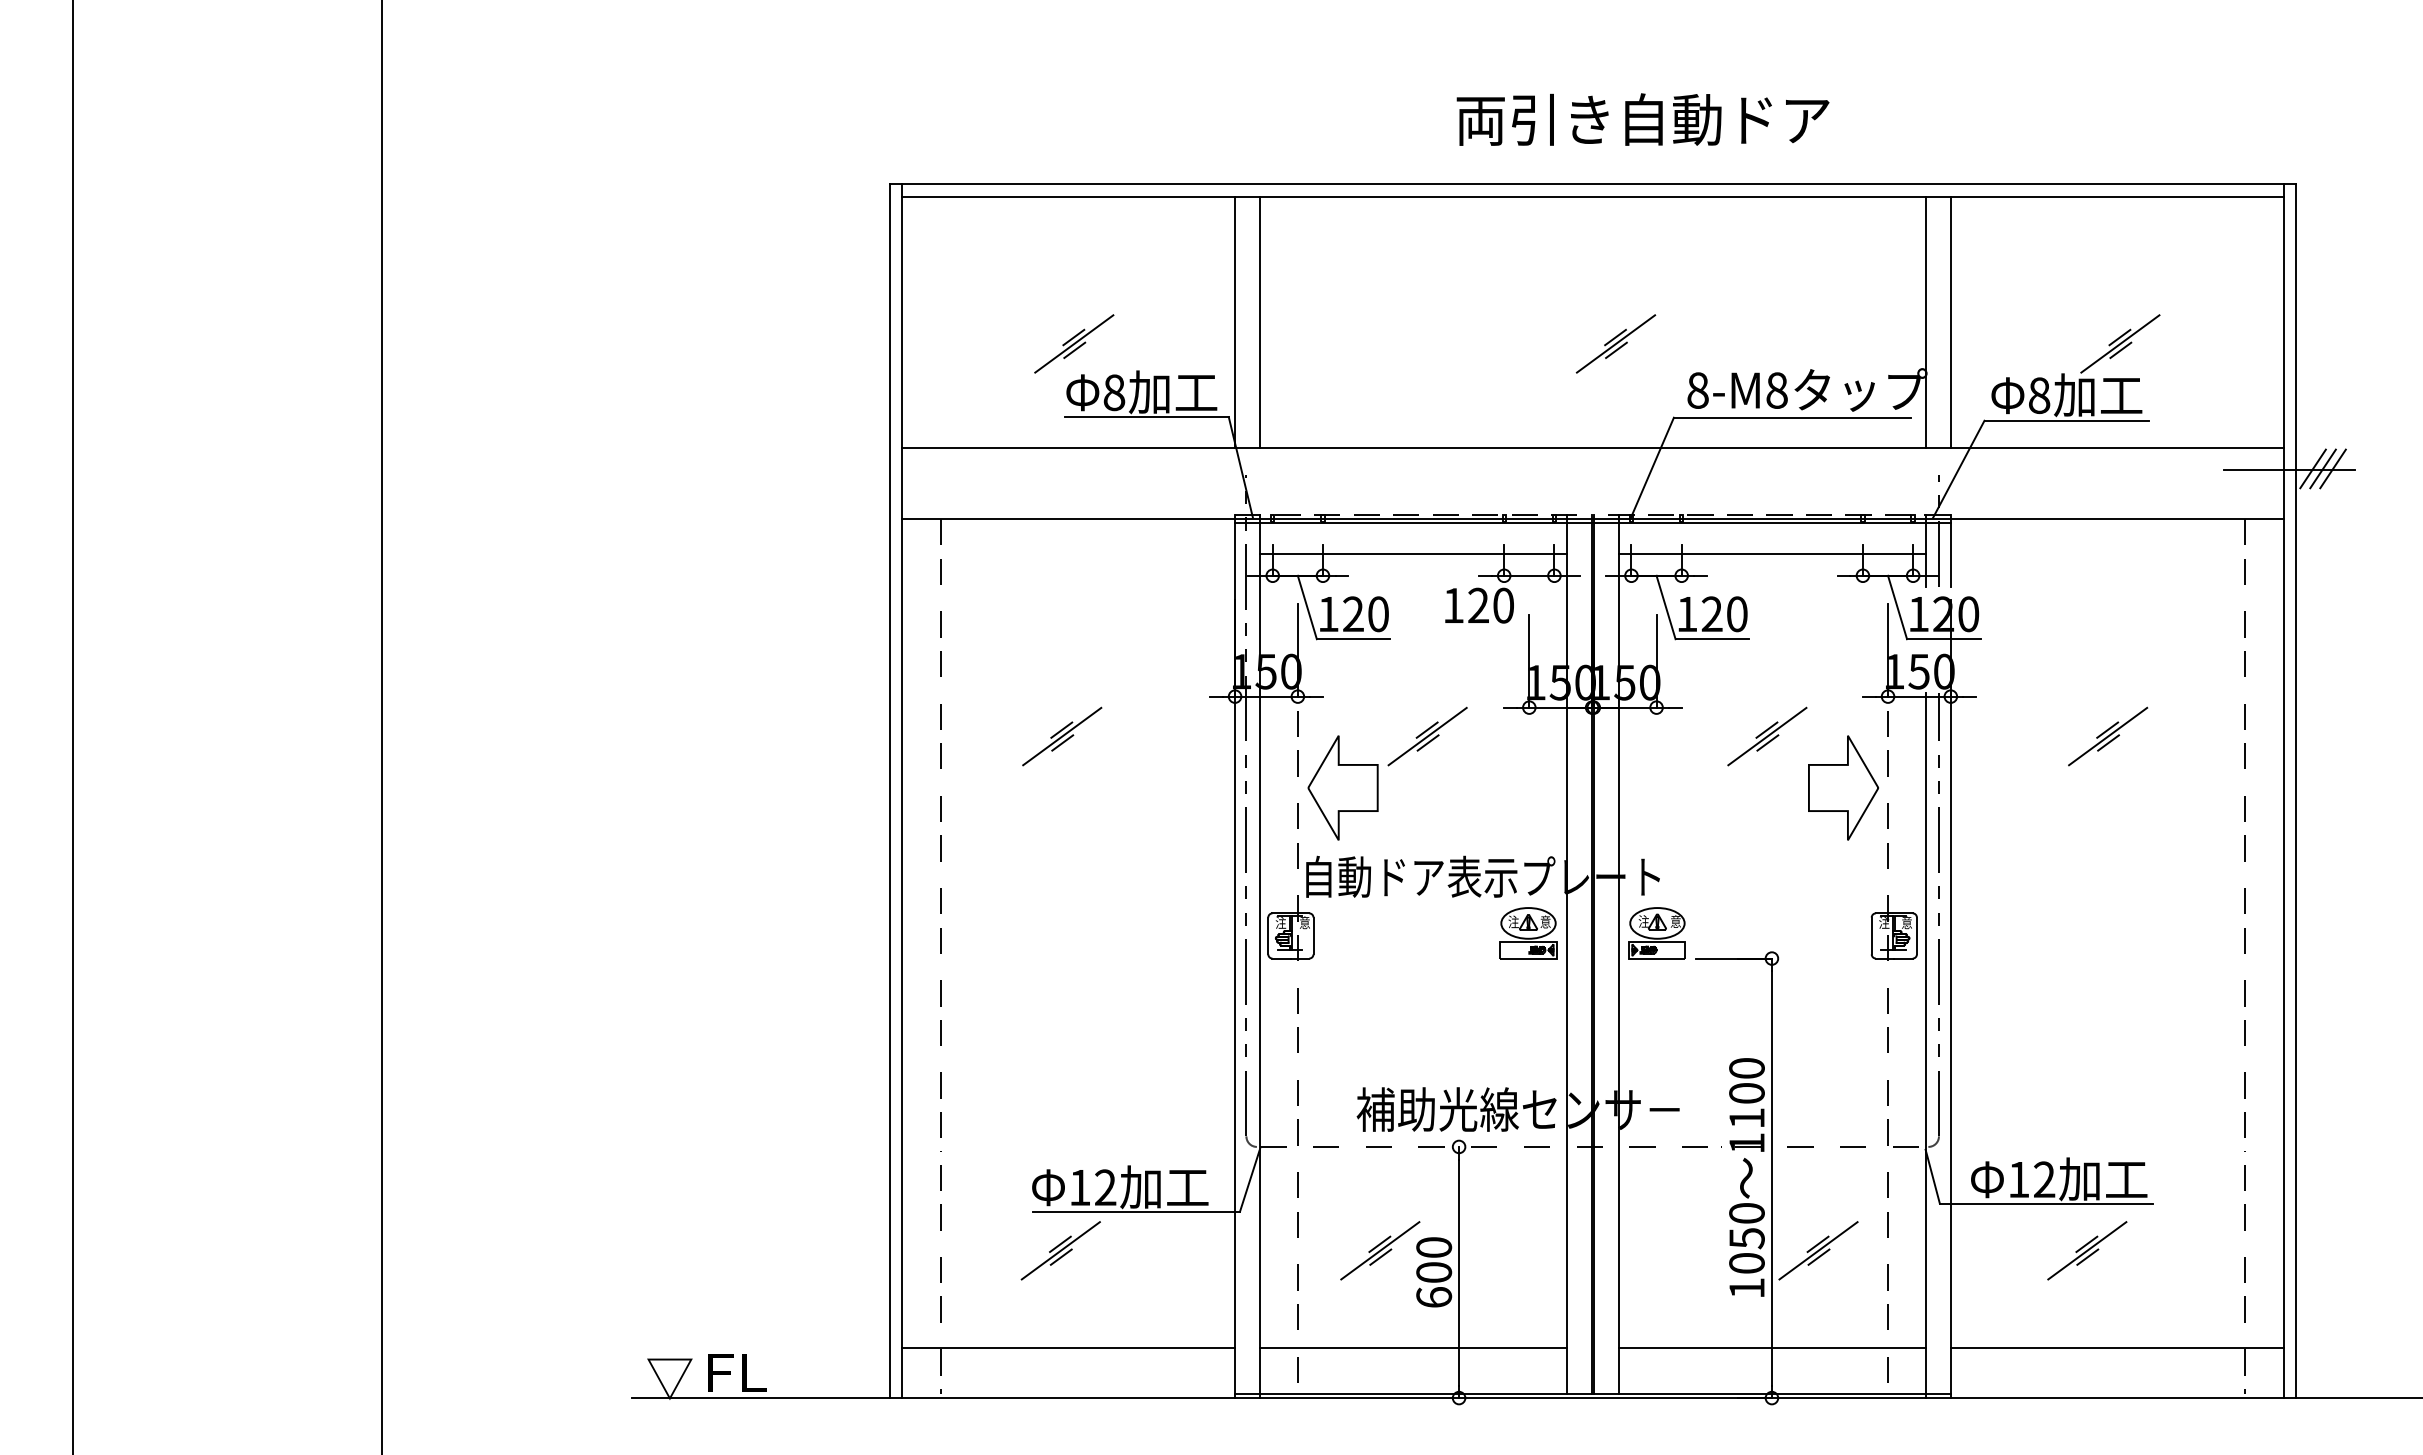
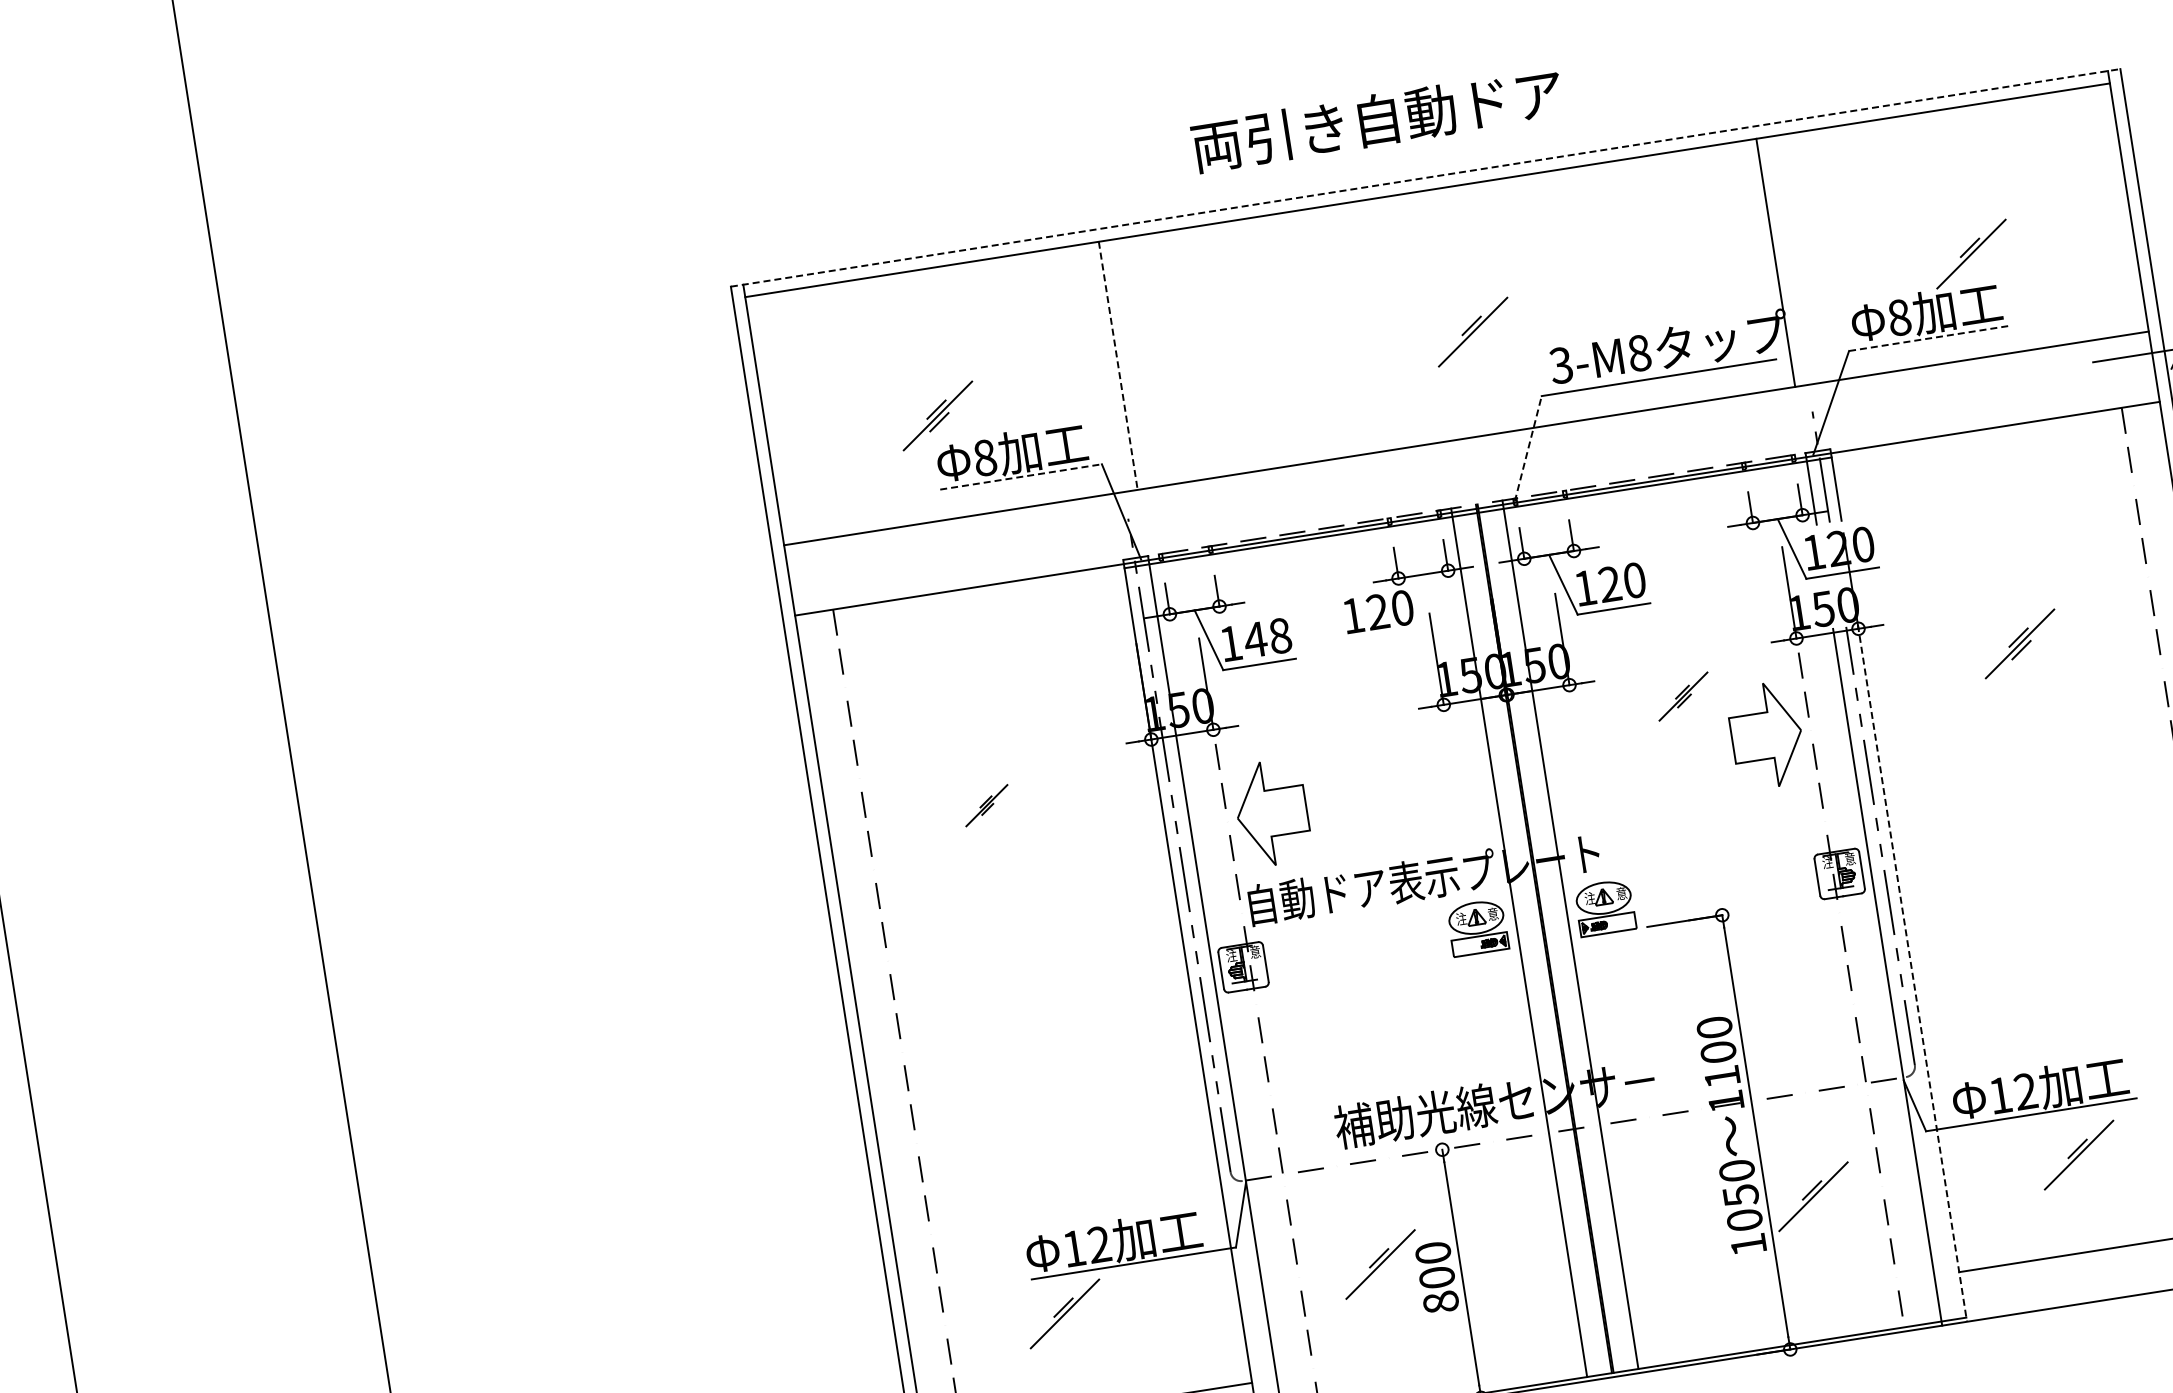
text: (1642, 119) -> (1376, 120), moved
line: (1593, 184) -> (1426, 178), solid -> dashed
line: (1235, 321) -> (1093, 368), removed
line: (1950, 321) -> (1800, 258), removed
line: (1260, 322) -> (1118, 365), solid -> dashed
line: (1616, 350) -> (1474, 338), removed
line: (2120, 350) -> (1972, 260), removed
text: (1697, 390) -> (1560, 365), 8-M8 -> 3-M8
line: (1146, 417) -> (1020, 477), solid -> dashed
line: (2067, 420) -> (1931, 337), solid -> dashed
line: (1652, 467) -> (1528, 448), solid -> dashed
line: (1413, 553) -> (1305, 570), removed
line: (1771, 553) -> (1659, 515), removed
text: (1365, 614) -> (1267, 638), 120 -> 148
part: (1062, 736) -> (987, 805), size x0.6
part: (1427, 736) -> (1347, 749), removed
part: (1767, 736) -> (1683, 696), size x0.7
line: (1950, 1045) -> (1912, 973), solid -> dashed
line: (1060, 1256) -> (1065, 1319), removed
line: (1380, 1256) -> (1381, 1270), removed
line: (1818, 1256) -> (1814, 1202), removed
line: (2087, 1256) -> (2080, 1160), removed
text: (1434, 1297) -> (1441, 1302), 600 -> 800
line: (1413, 1347) -> (1428, 1354), removed
line: (1771, 1347) -> (1782, 1299), removed

